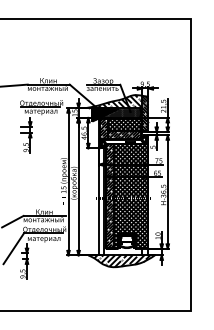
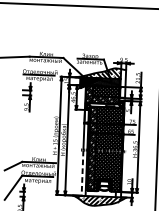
hatch: (145, 113) -> (123, 83), removed
line: (99, 227) -> (82, 173), solid -> dashed

